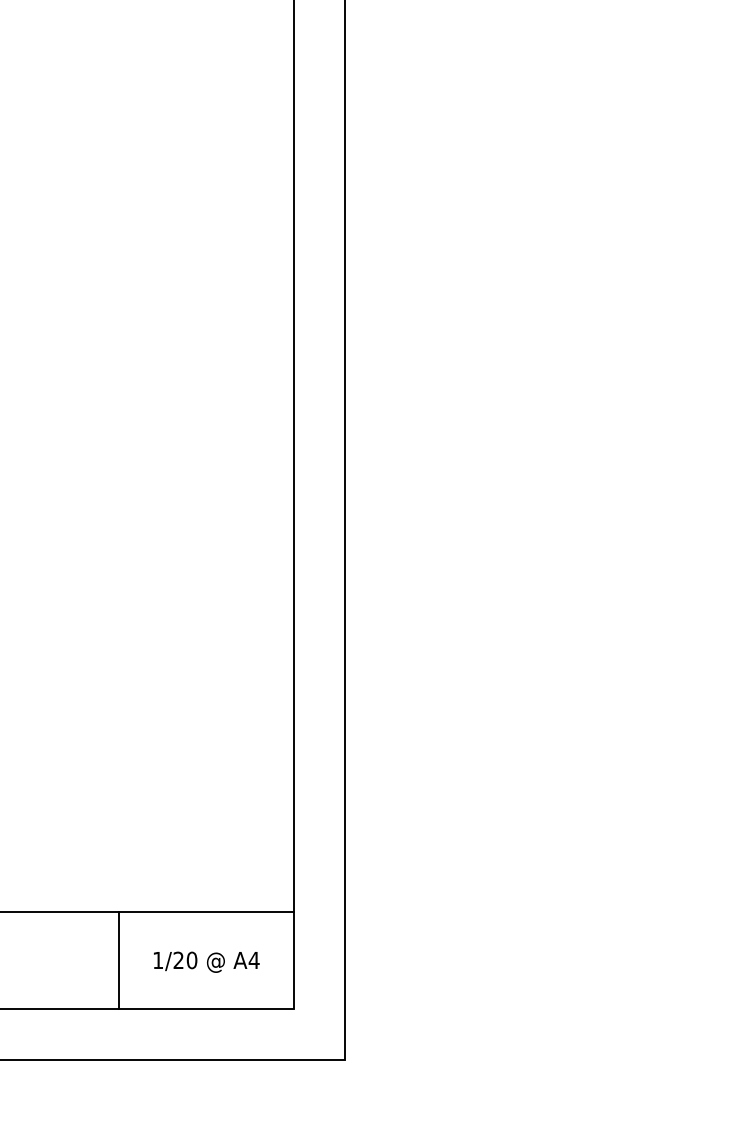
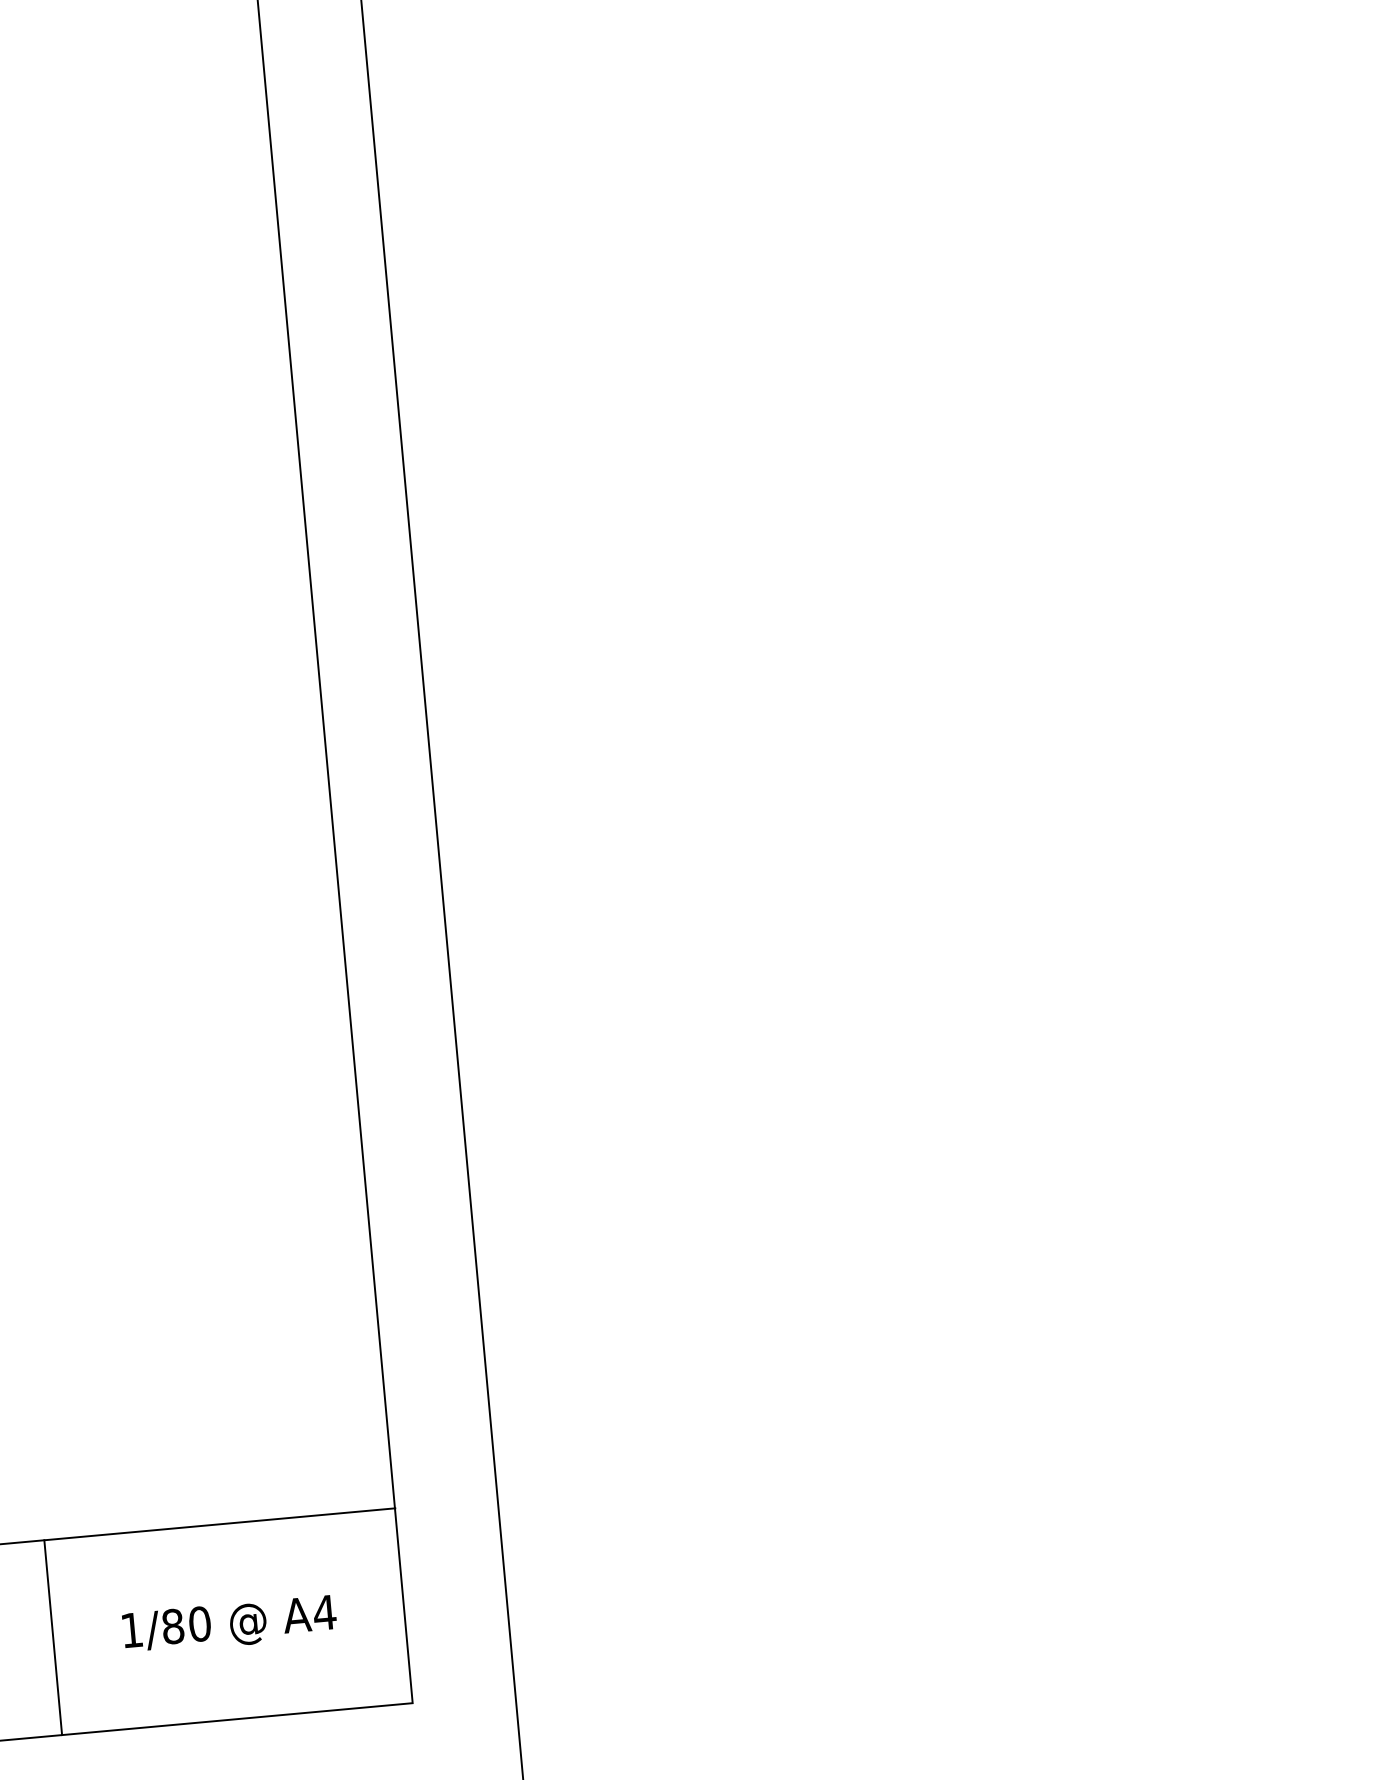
text: (178, 960) -> (172, 1626), 1/20 -> 1/80

